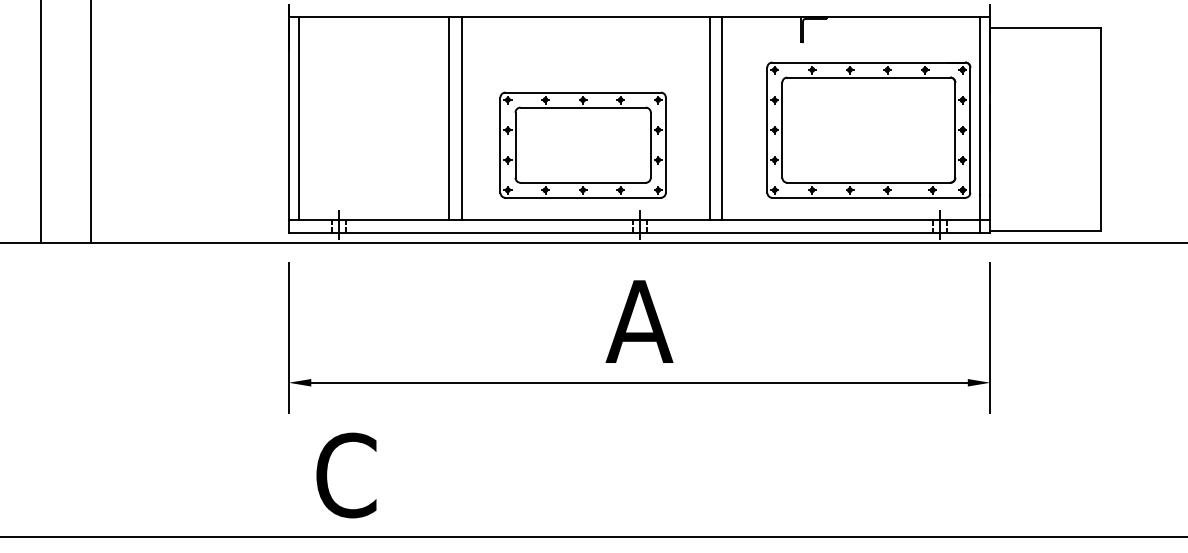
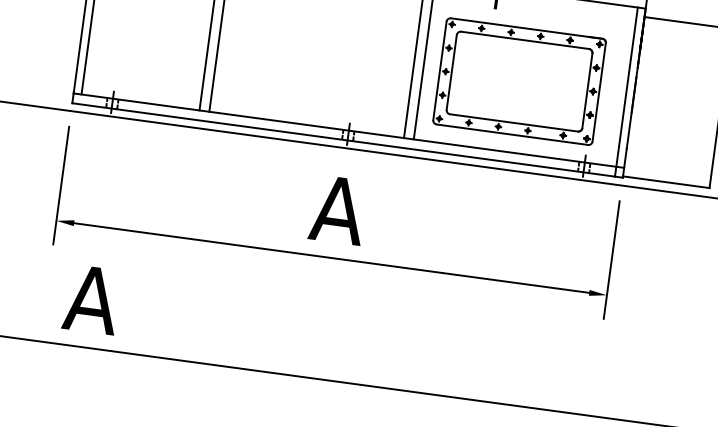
part: (868, 129) -> (519, 81), moved
part: (582, 144) -> (312, 65), removed
text: (346, 475) -> (91, 299), C -> A

